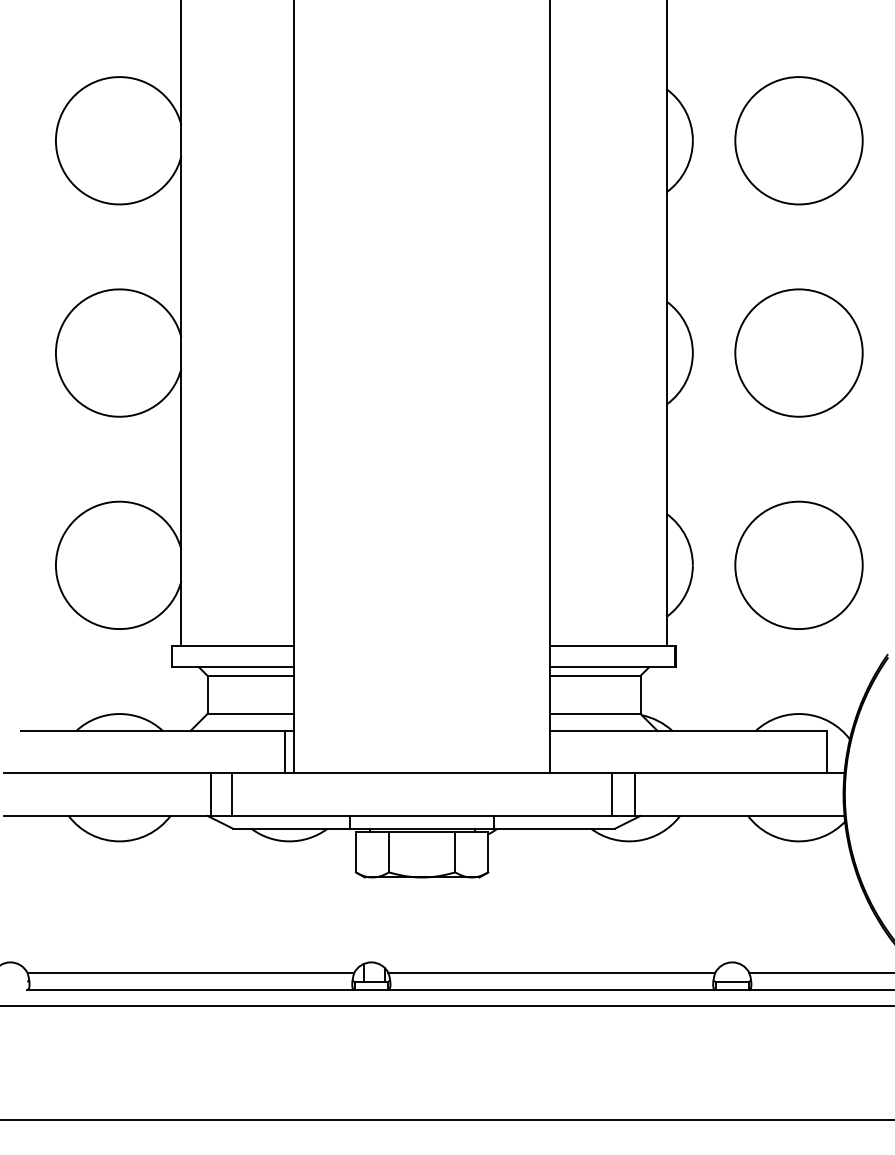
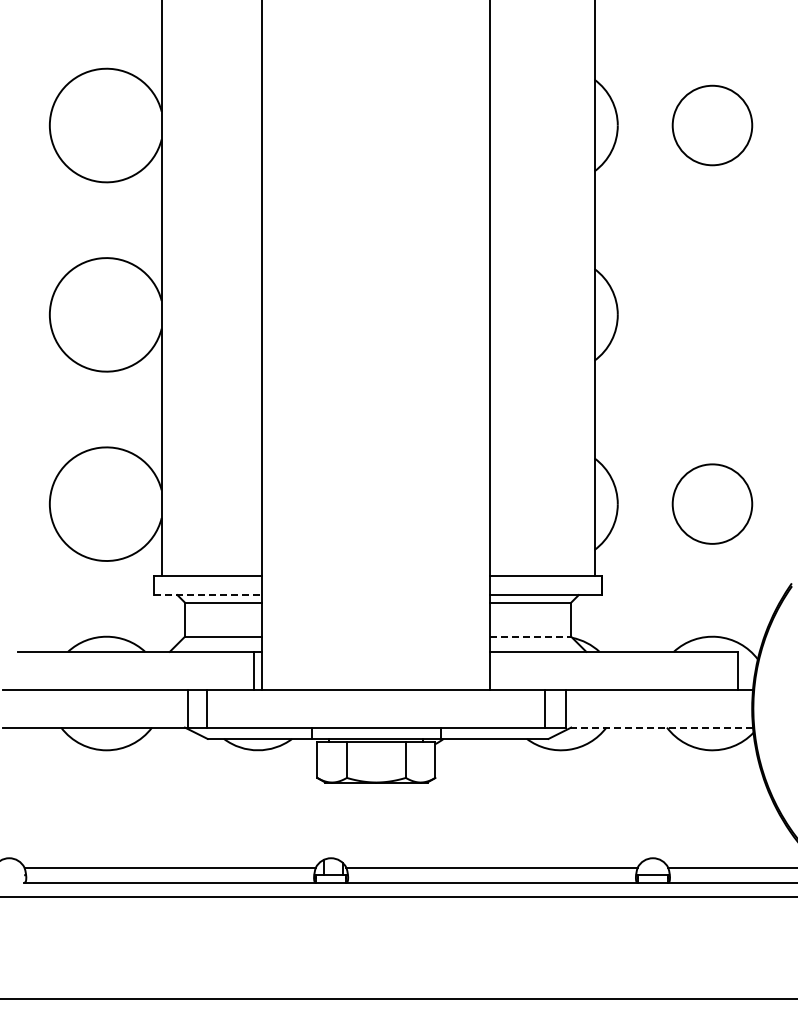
circle: (799, 140) -> (712, 125), size x0.7
circle: (799, 352) -> (712, 314), removed
circle: (799, 564) -> (712, 503), size x0.7
line: (233, 667) -> (208, 595), solid -> dashed
line: (596, 713) -> (531, 636), solid -> dashed
line: (739, 815) -> (659, 727), solid -> dashed

